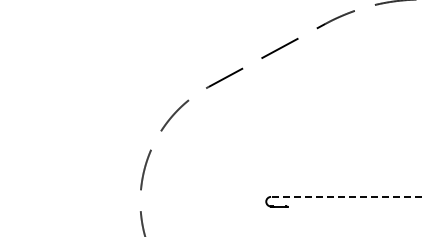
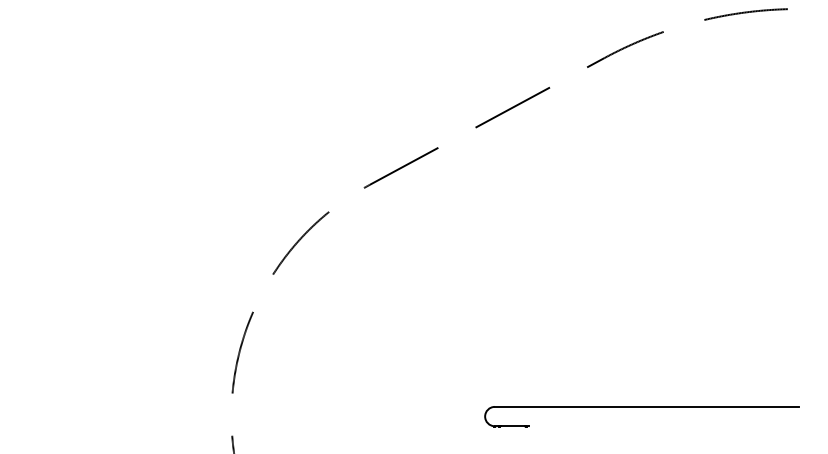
line: (345, 196) -> (644, 406), dashed -> solid

